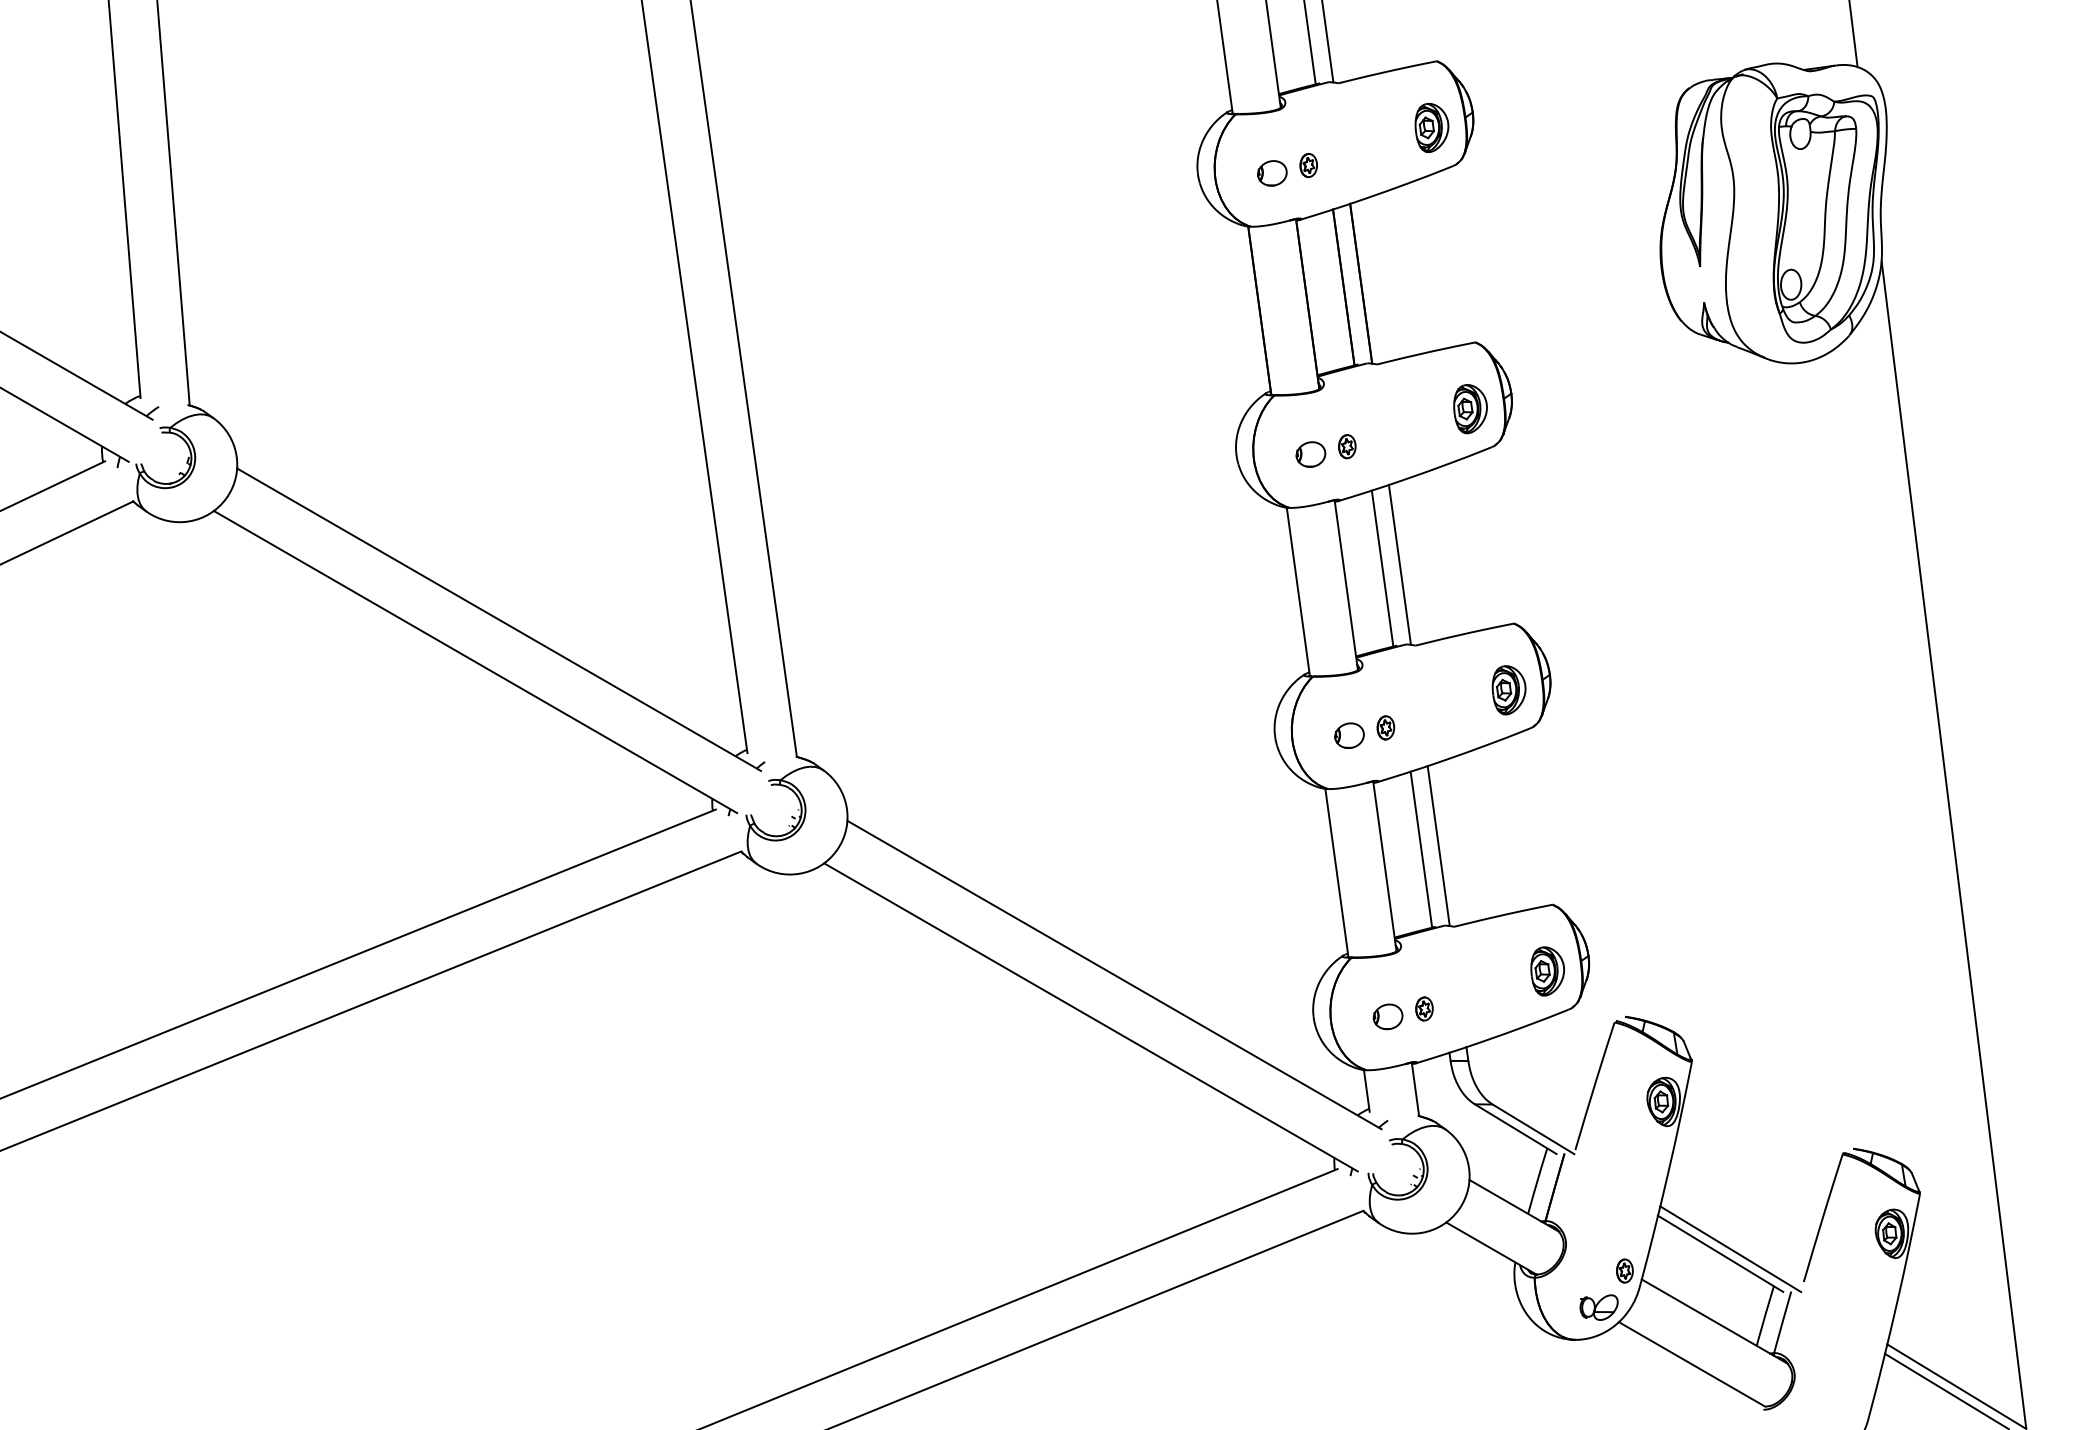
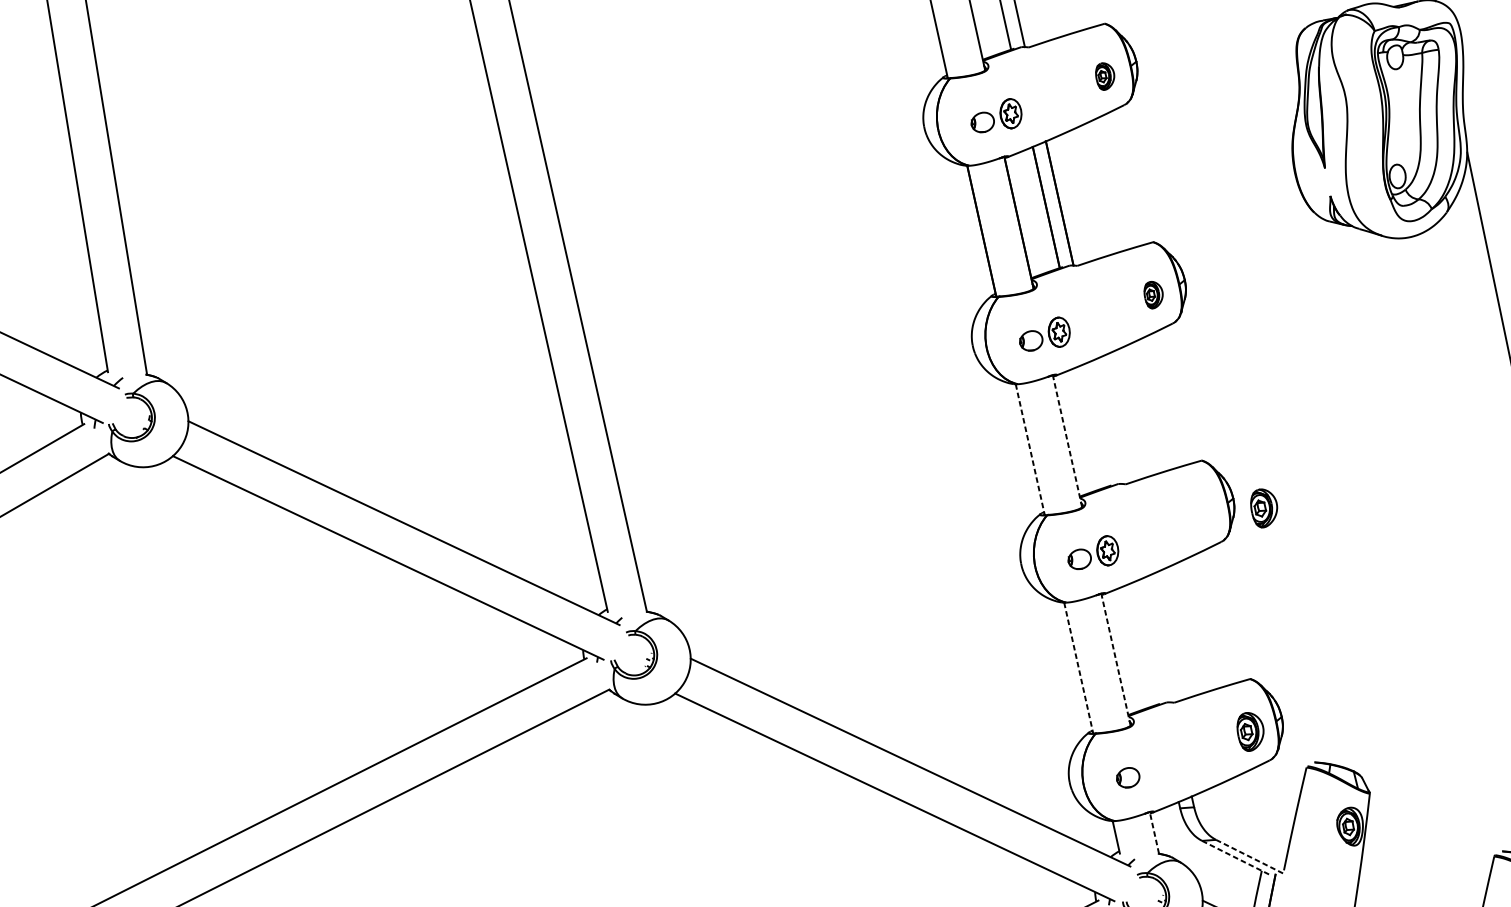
part: (1431, 127) -> (1104, 76), size x0.7
part: (1308, 165) -> (1010, 113), size x1.6
part: (1470, 409) -> (1153, 295), size x0.7
part: (1347, 446) -> (1059, 332), size x1.6
line: (1399, 564) -> (1107, 421), removed
line: (1382, 568) -> (1094, 425), removed
line: (1346, 585) -> (1067, 441), solid -> dashed
line: (1298, 591) -> (1030, 449), solid -> dashed
part: (1508, 690) -> (1263, 508), moved
part: (1385, 727) -> (1107, 550), size x1.6
line: (1438, 845) -> (1156, 639), removed
line: (1421, 849) -> (1143, 644), removed
line: (1384, 866) -> (1115, 659), solid -> dashed
line: (1336, 873) -> (1078, 668), solid -> dashed
part: (1424, 1008) -> (1156, 768), removed
line: (1415, 1088) -> (1154, 832), solid -> dashed
line: (1515, 1129) -> (1235, 858), solid -> dashed
line: (1533, 1129) -> (1249, 856), solid -> dashed

